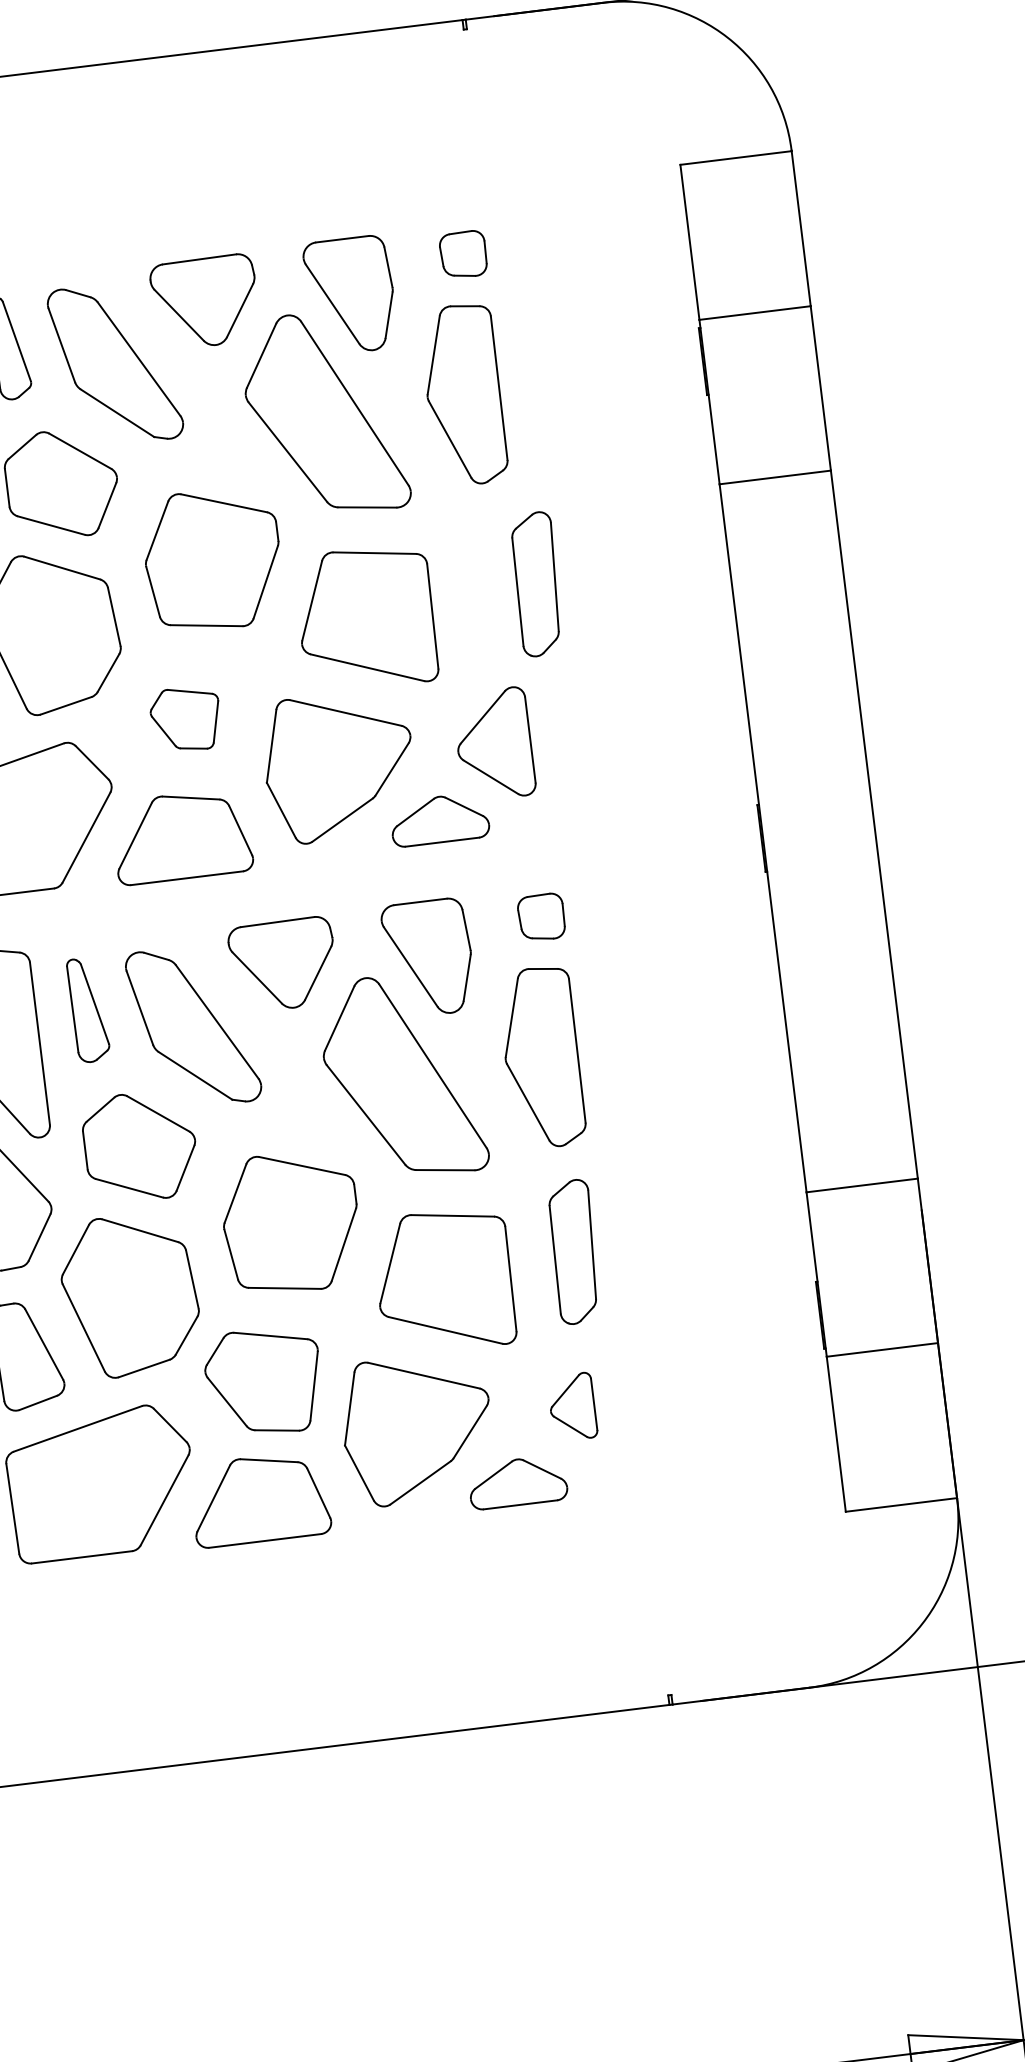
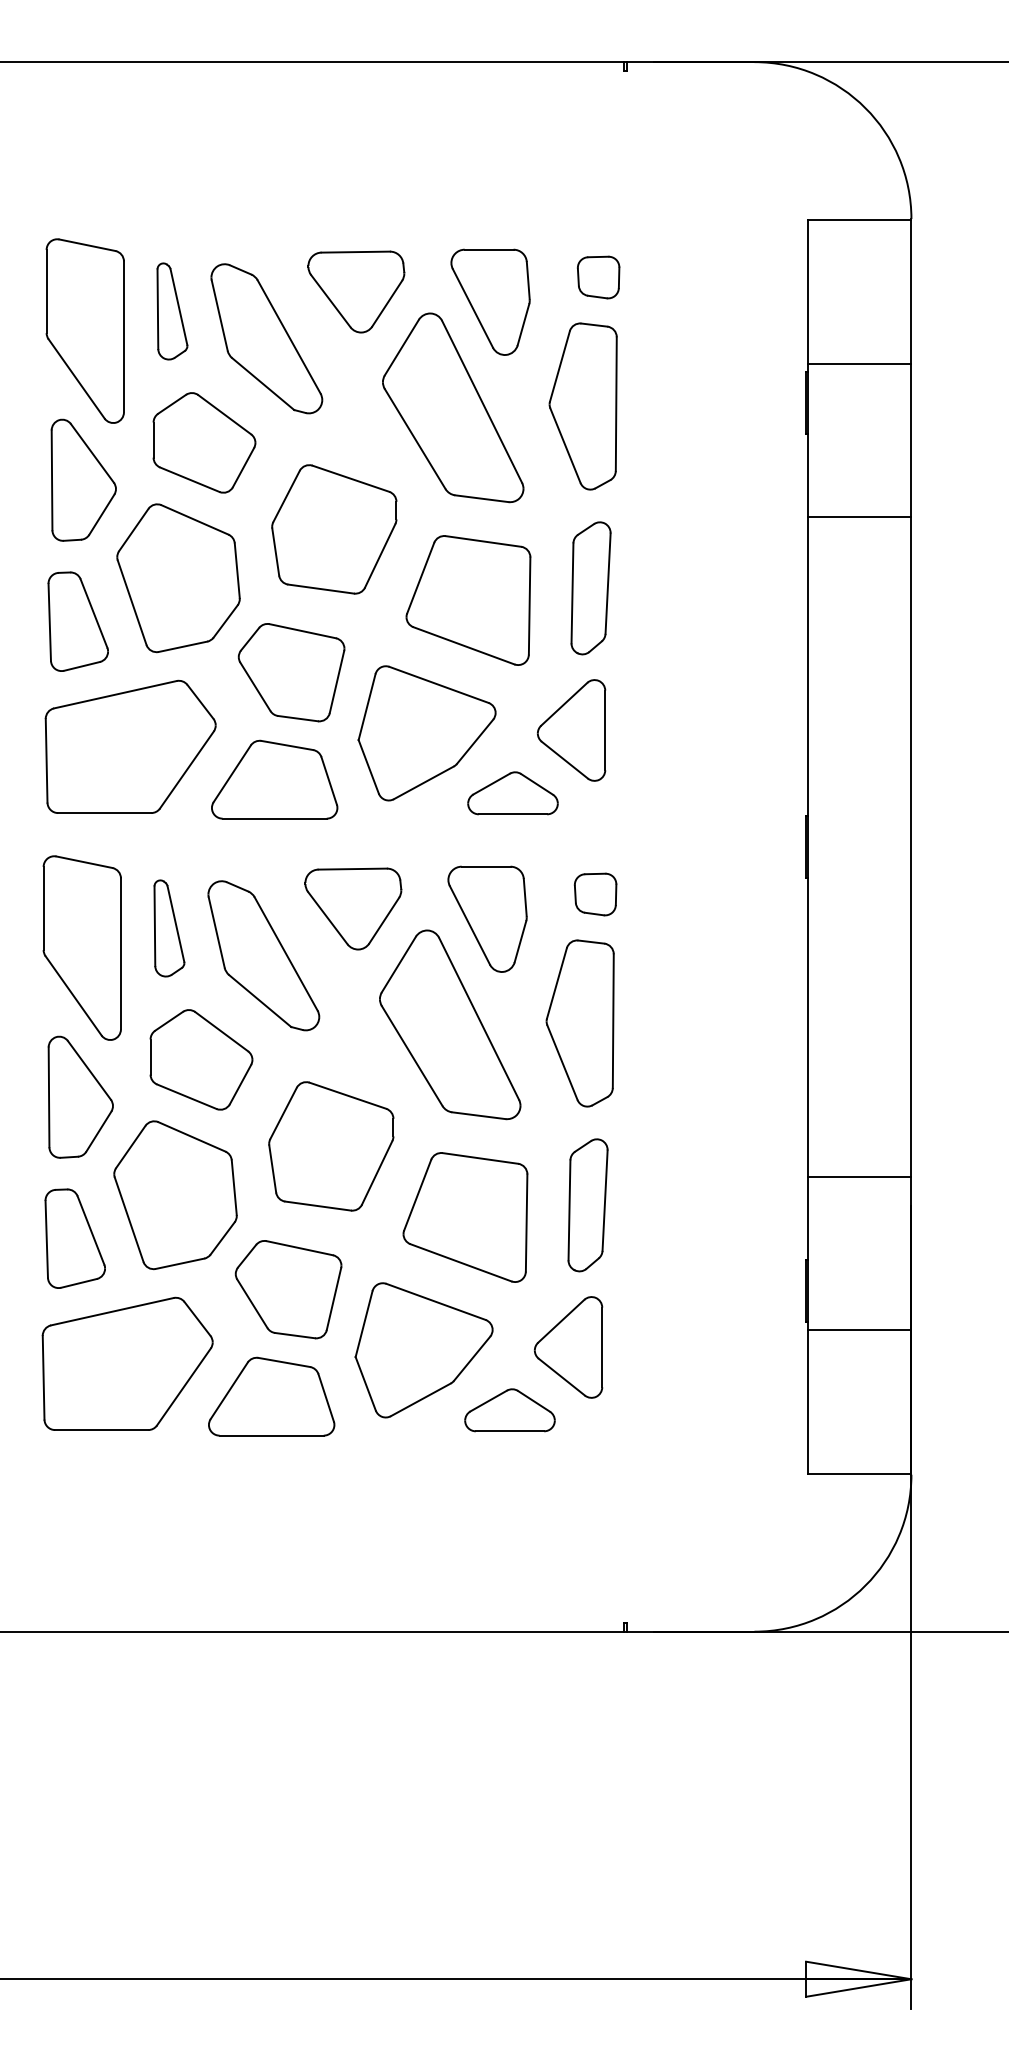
part: (536, 584) -> (590, 588), moved
part: (185, 719) -> (291, 672), size x1.67
part: (572, 1407) -> (568, 1347), size x1.67

